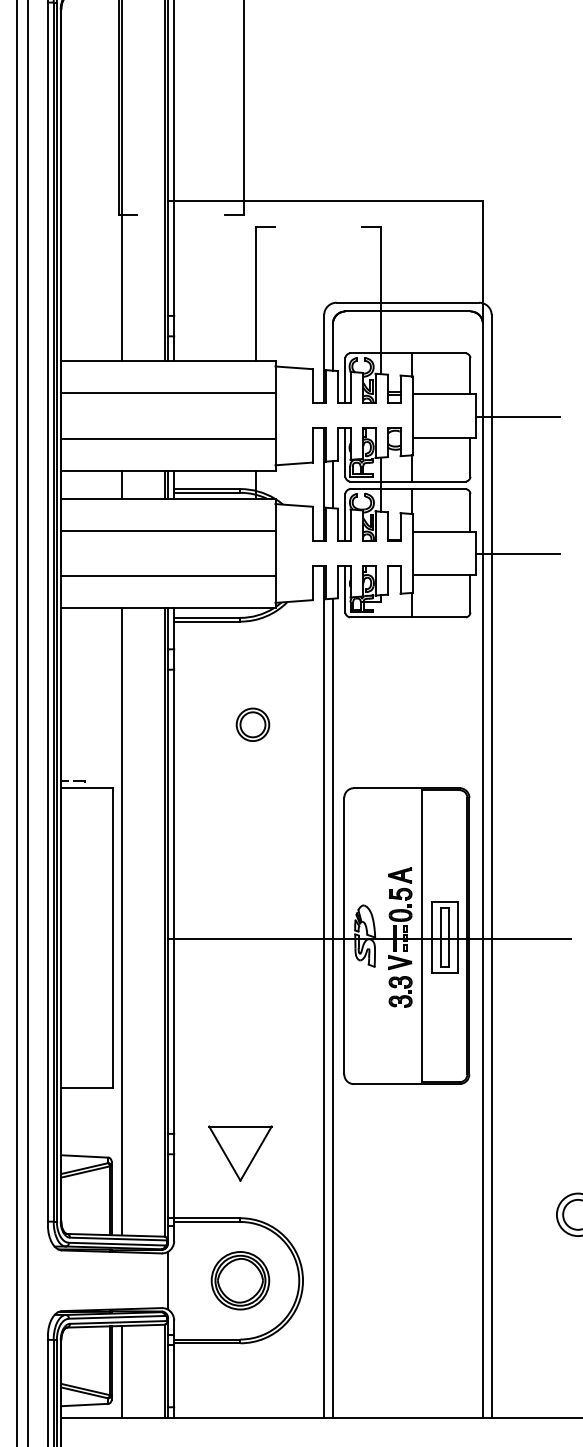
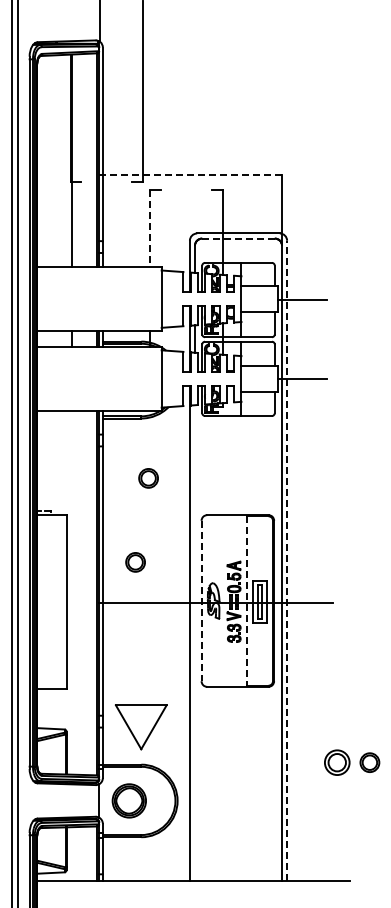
line: (325, 201) -> (190, 174), solid -> dashed
line: (256, 294) -> (150, 228), solid -> dashed
line: (407, 311) -> (238, 238), solid -> dashed
line: (168, 394) -> (99, 286), removed
line: (168, 438) -> (99, 312), removed
line: (168, 530) -> (99, 365), removed
line: (168, 576) -> (99, 392), removed
line: (492, 866) -> (287, 560), solid -> dashed
part: (230, 869) -> (135, 562), added
line: (121, 921) -> (72, 592), removed
line: (344, 937) -> (201, 601), solid -> dashed
line: (421, 937) -> (246, 601), solid -> dashed
line: (332, 1007) -> (194, 642), removed
part: (240, 1152) -> (141, 726), size x1.4
part: (239, 1279) -> (128, 800), moved
line: (121, 1371) -> (72, 853), removed

